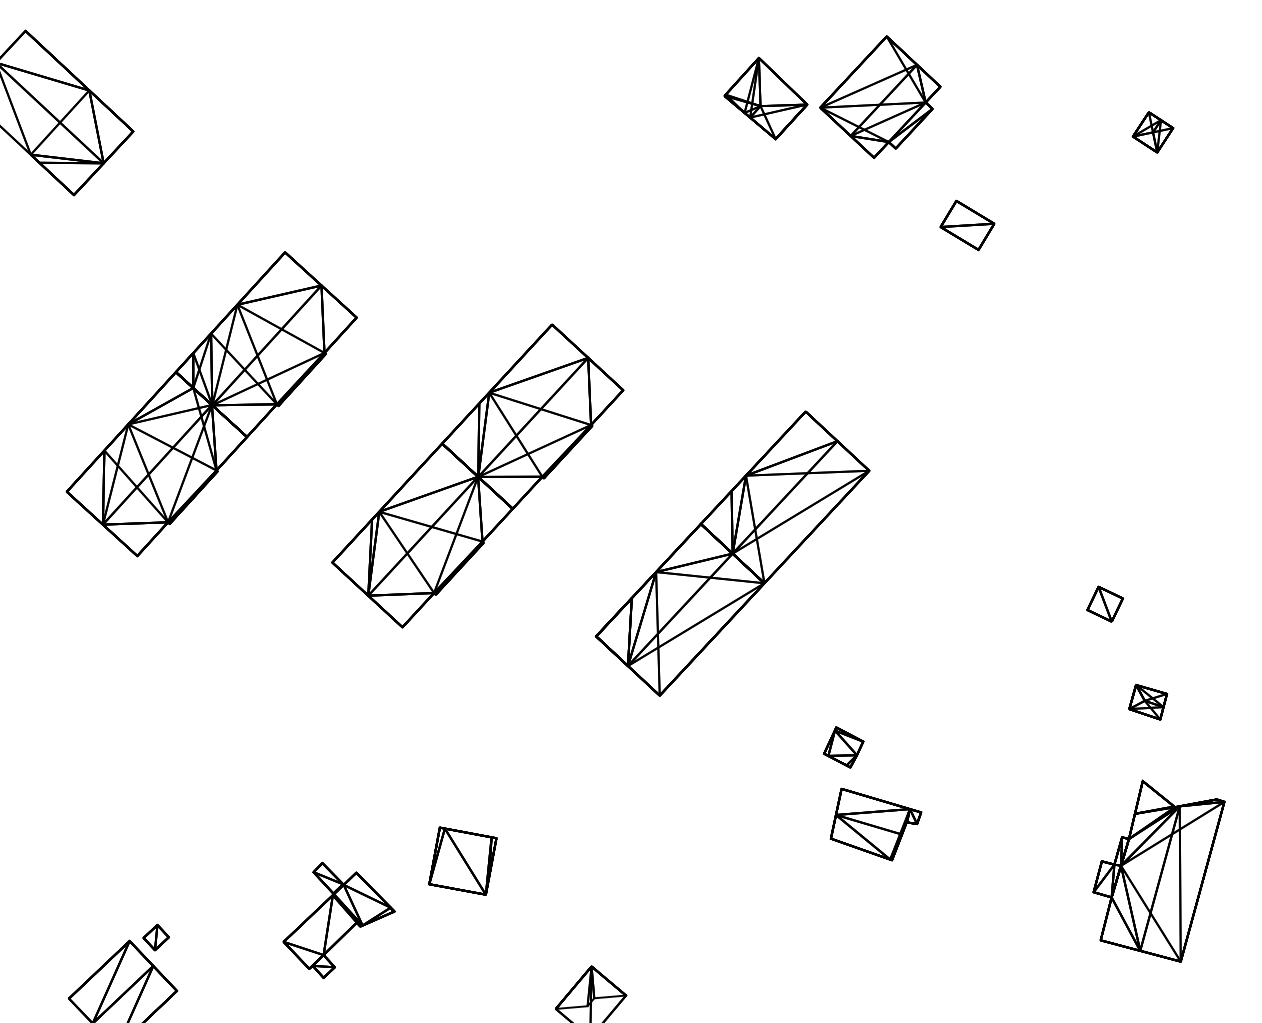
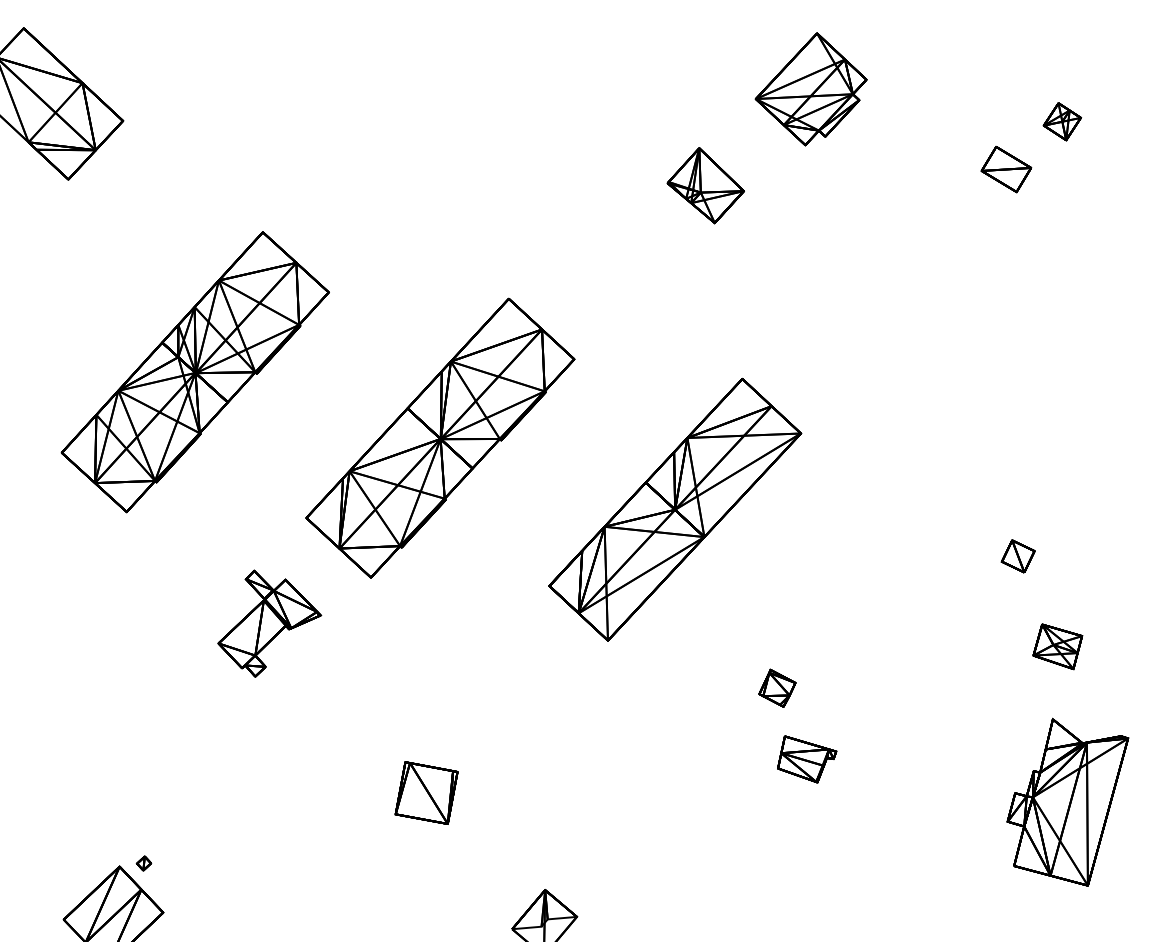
part: (765, 98) -> (705, 185), moved
part: (967, 225) -> (1006, 169), moved
part: (1147, 702) -> (1057, 646), size x1.4
part: (875, 824) -> (806, 759), size x0.7
part: (338, 920) -> (269, 623), moved
part: (155, 937) -> (143, 863), size x0.6

